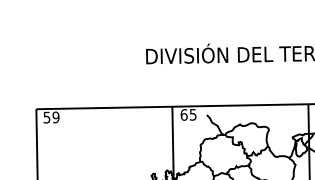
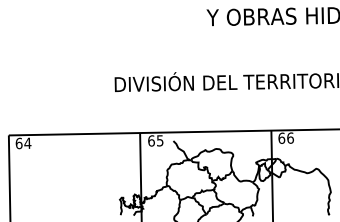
text: (51, 117) -> (23, 143), 59 -> 64

